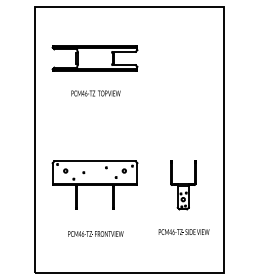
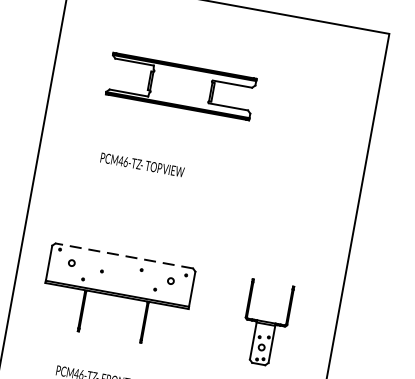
part: (94, 58) -> (180, 86), moved
text: (95, 93) -> (141, 164), moved
line: (95, 161) -> (125, 256), solid -> dashed

